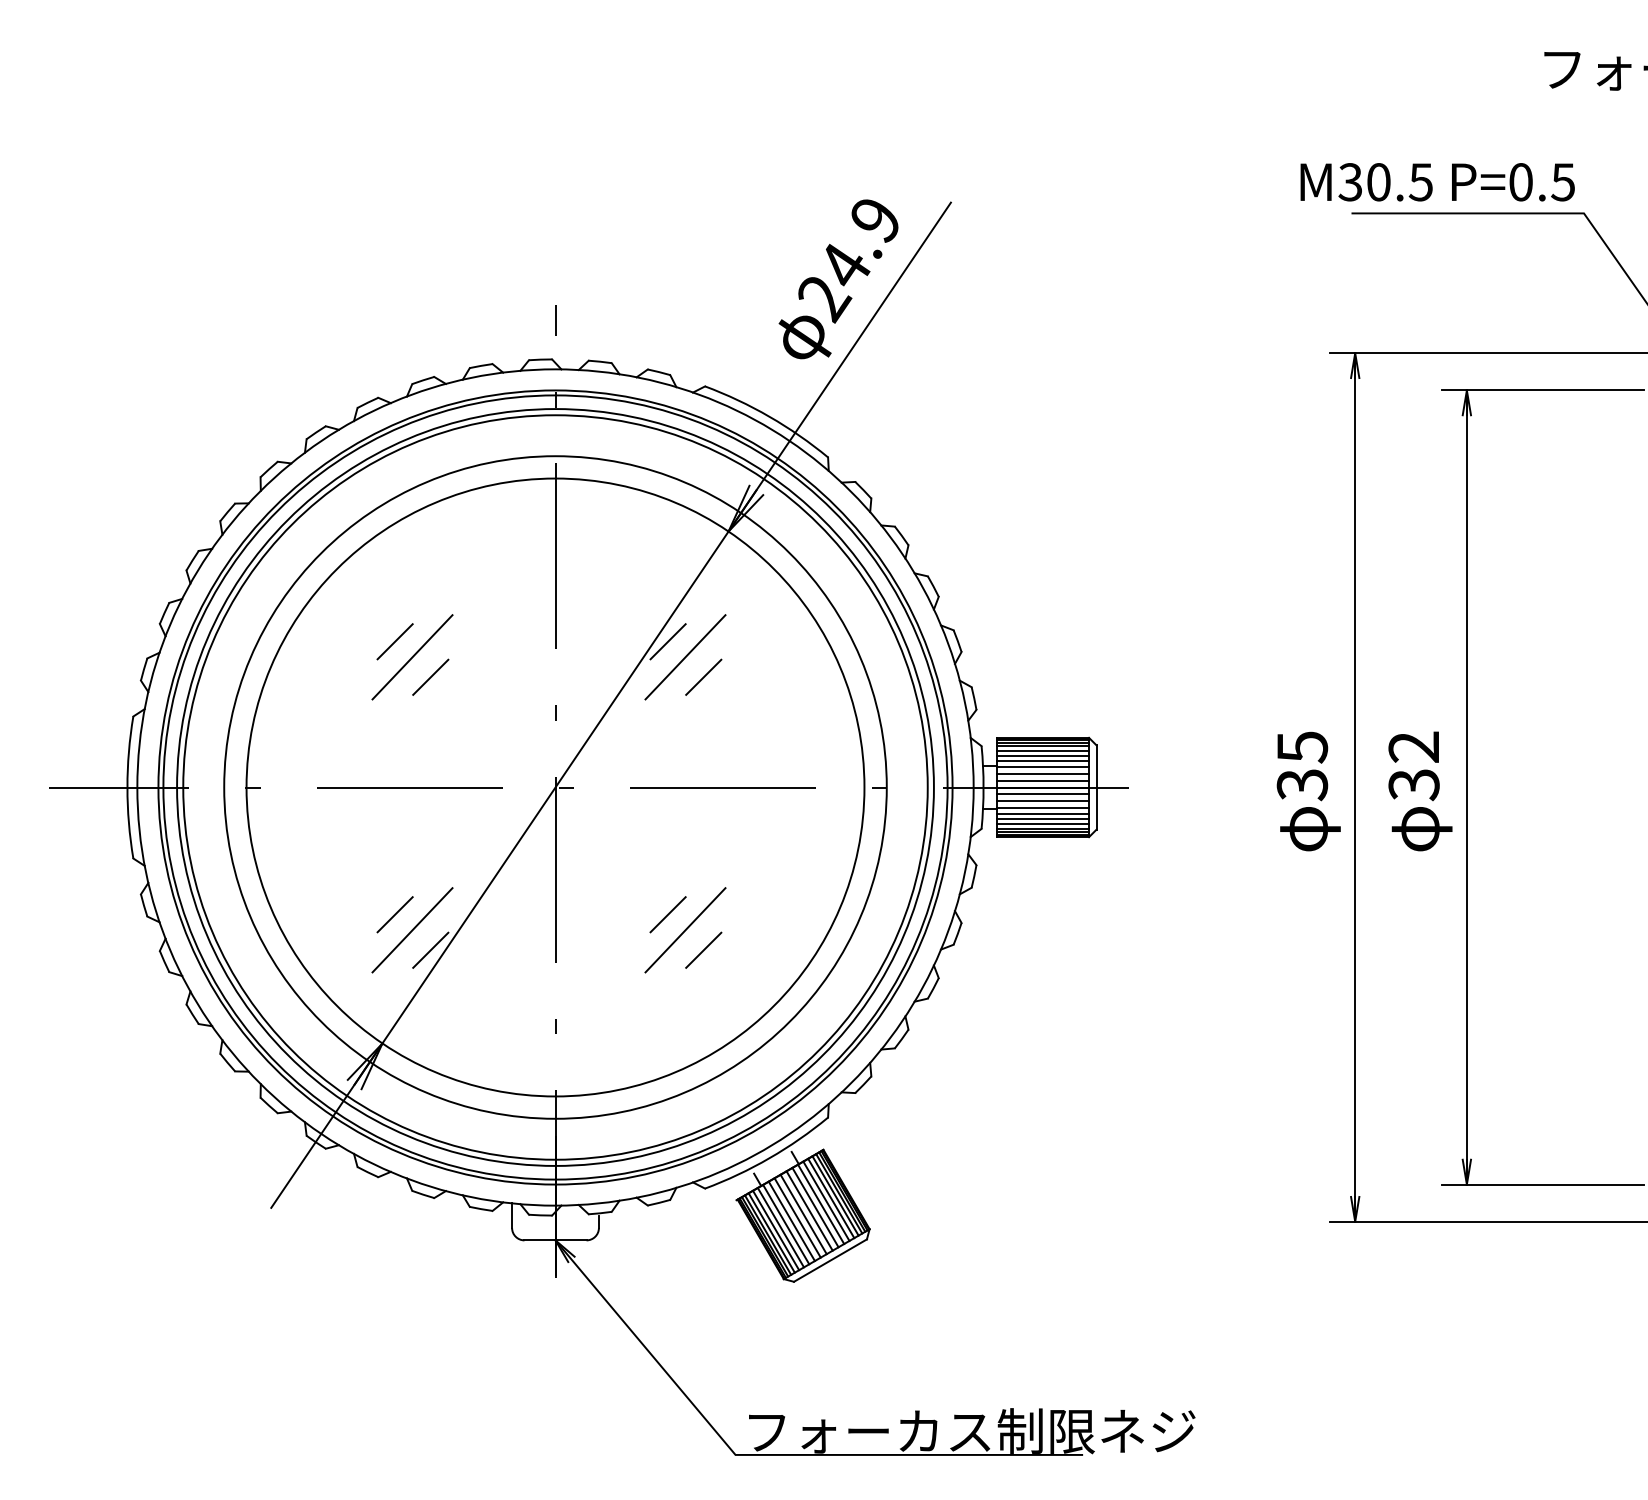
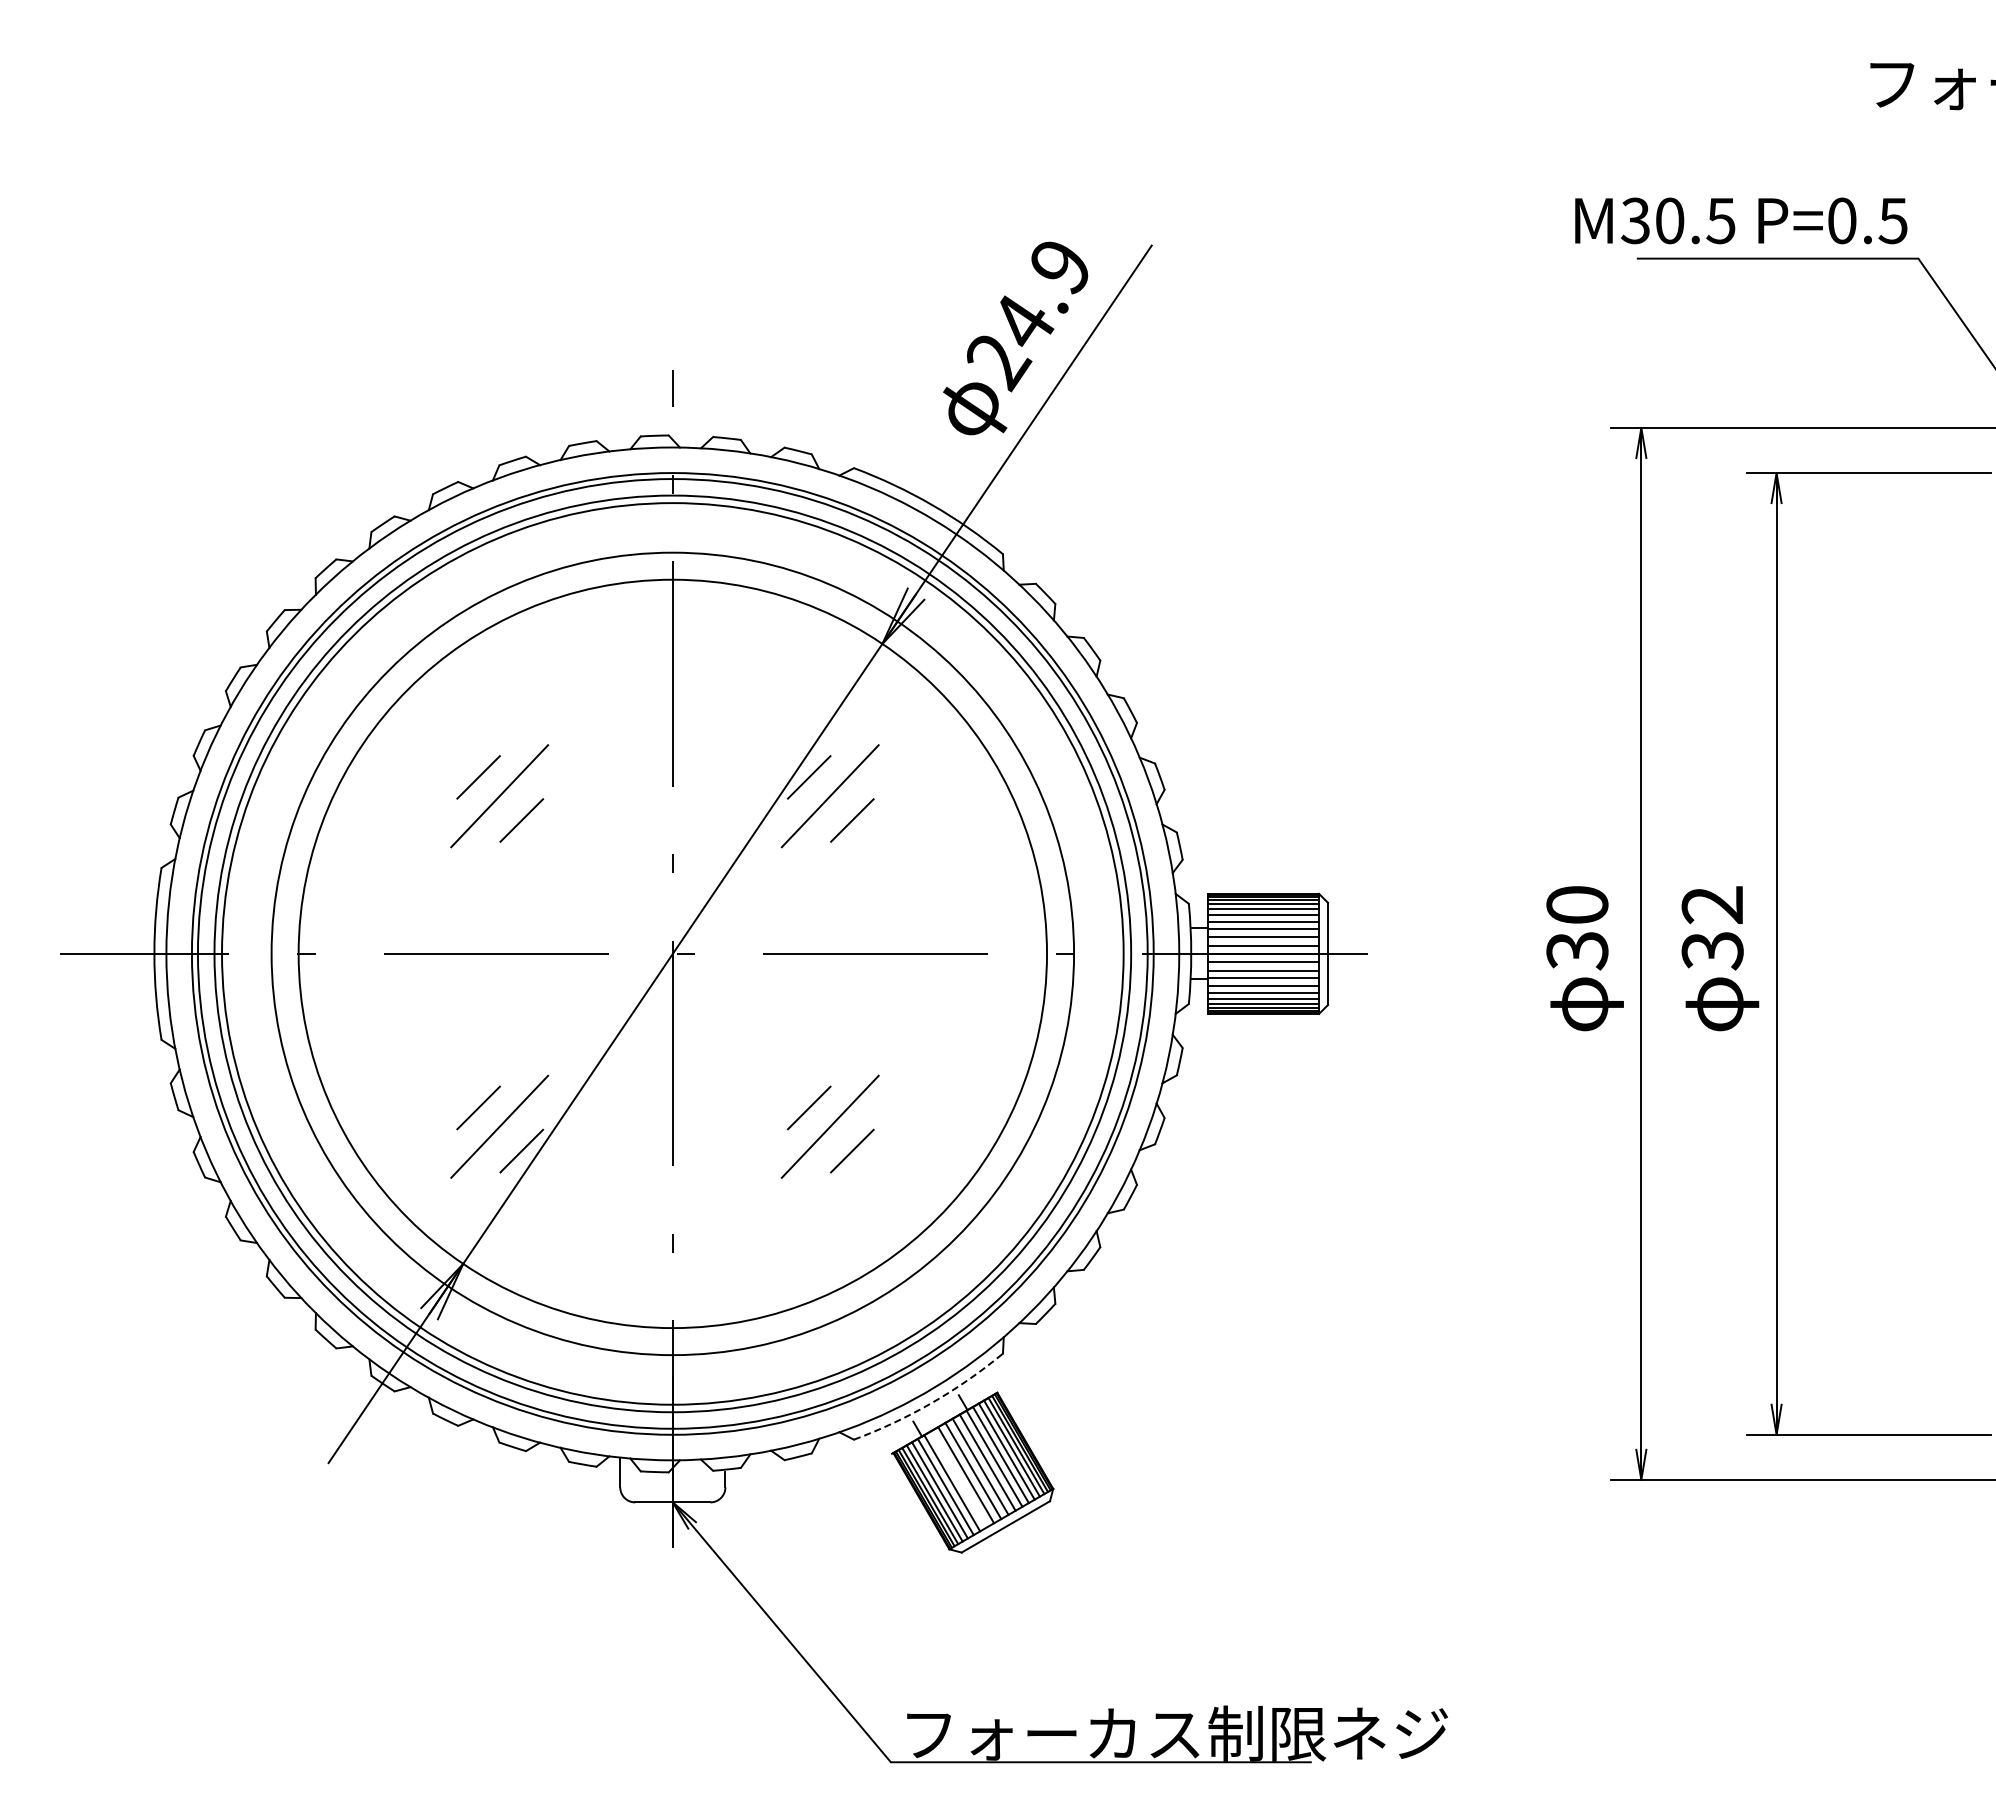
text: (1302, 747) -> (1577, 905), 35 -> 30
arc: (769, 1157) -> (932, 1402), solid -> dashed
line: (791, 1221) -> (958, 1479), removed

